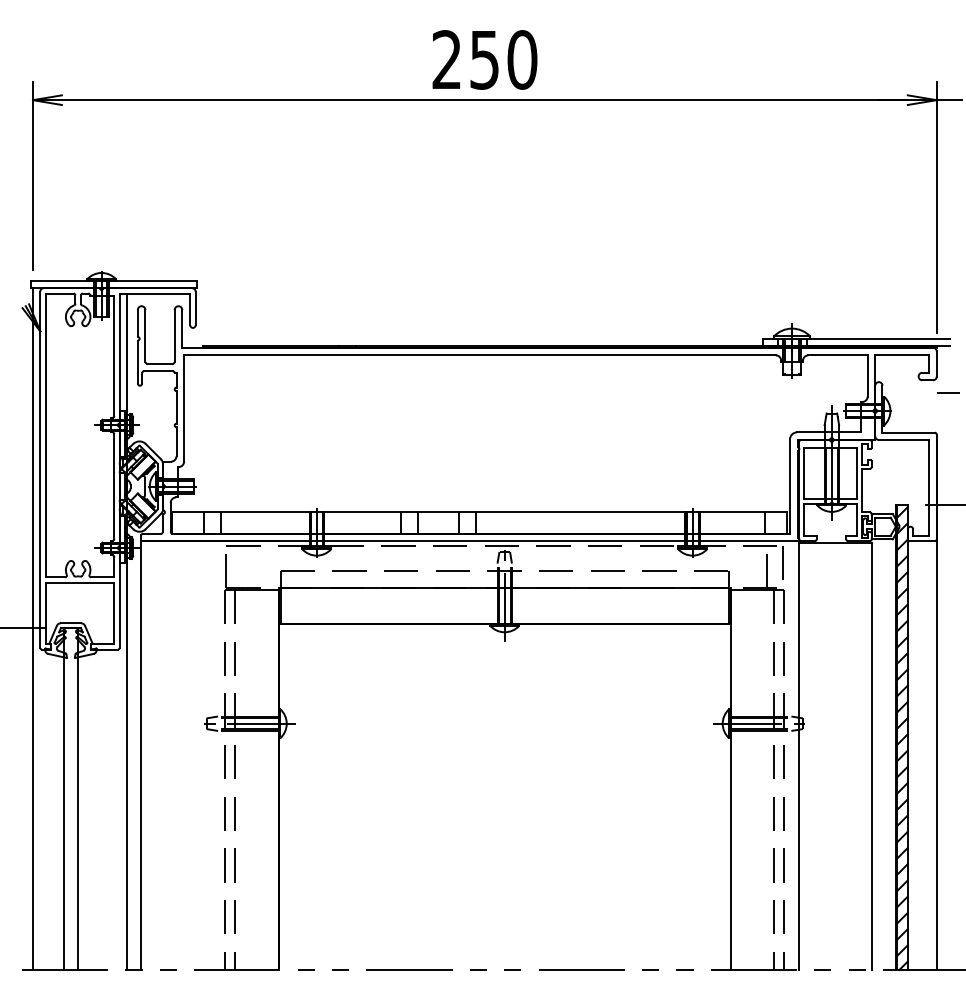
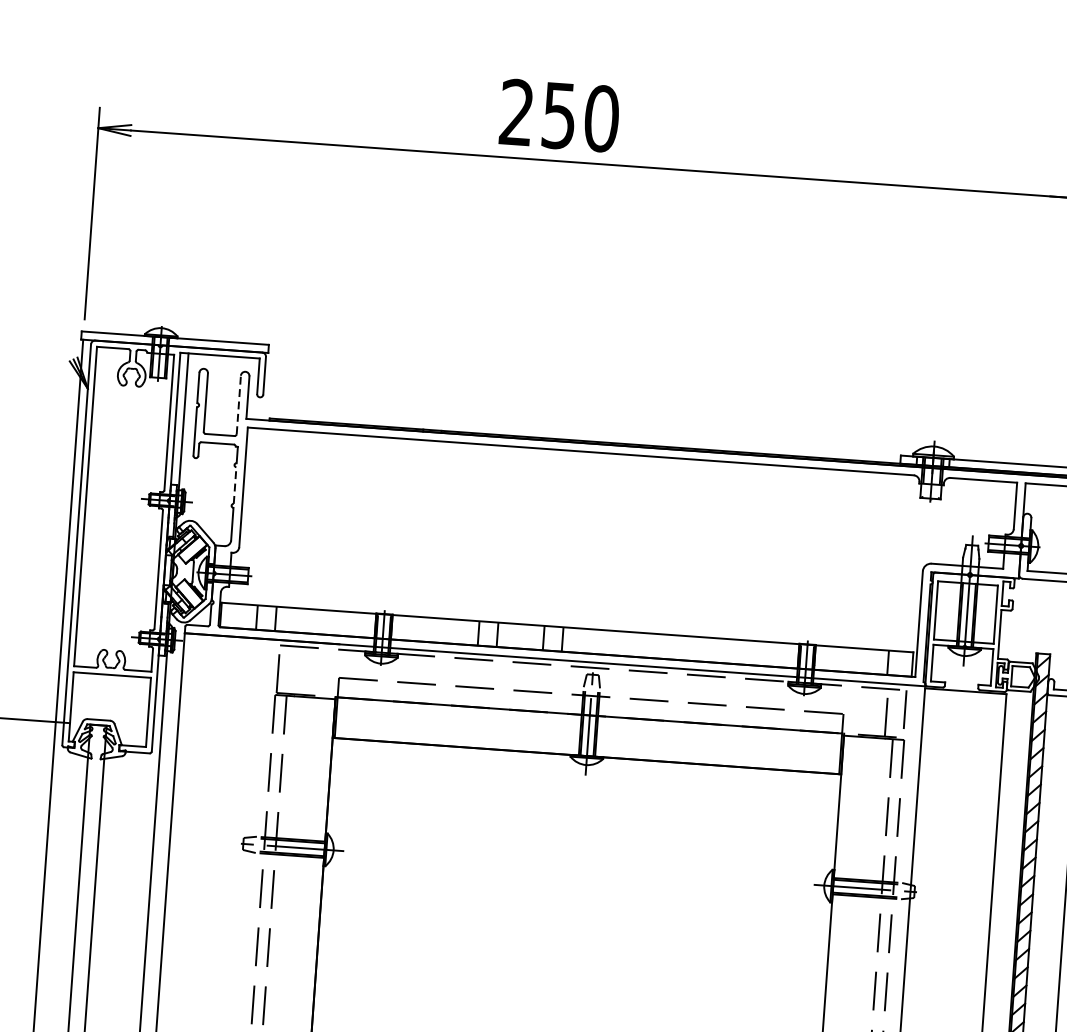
text: (484, 59) -> (559, 115), moved
line: (174, 335) -> (238, 404), solid -> dashed
line: (176, 406) -> (235, 484), solid -> dashed

